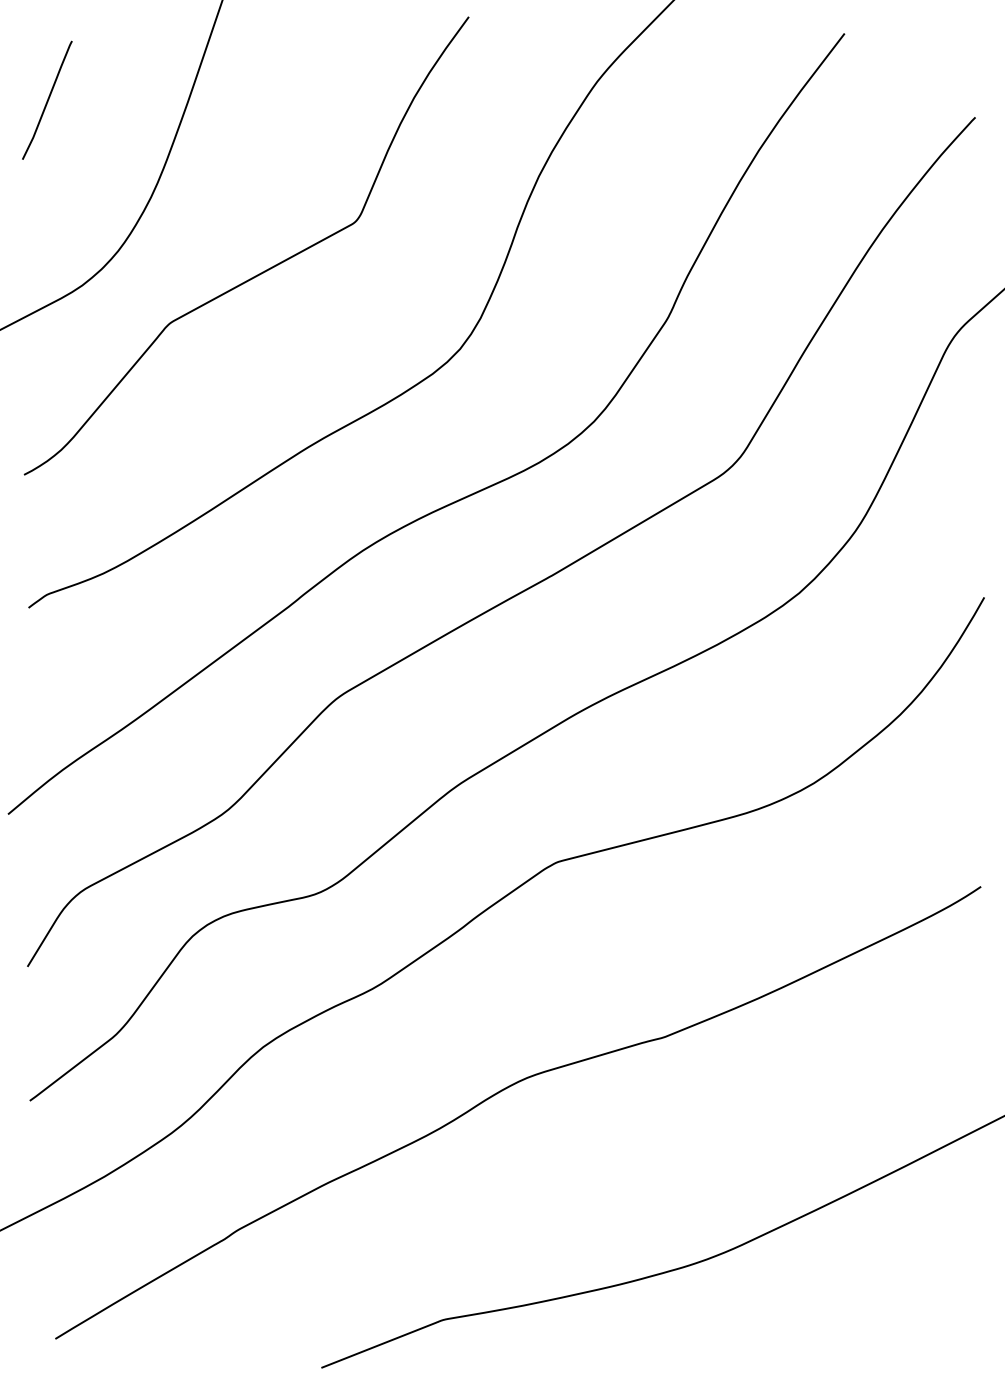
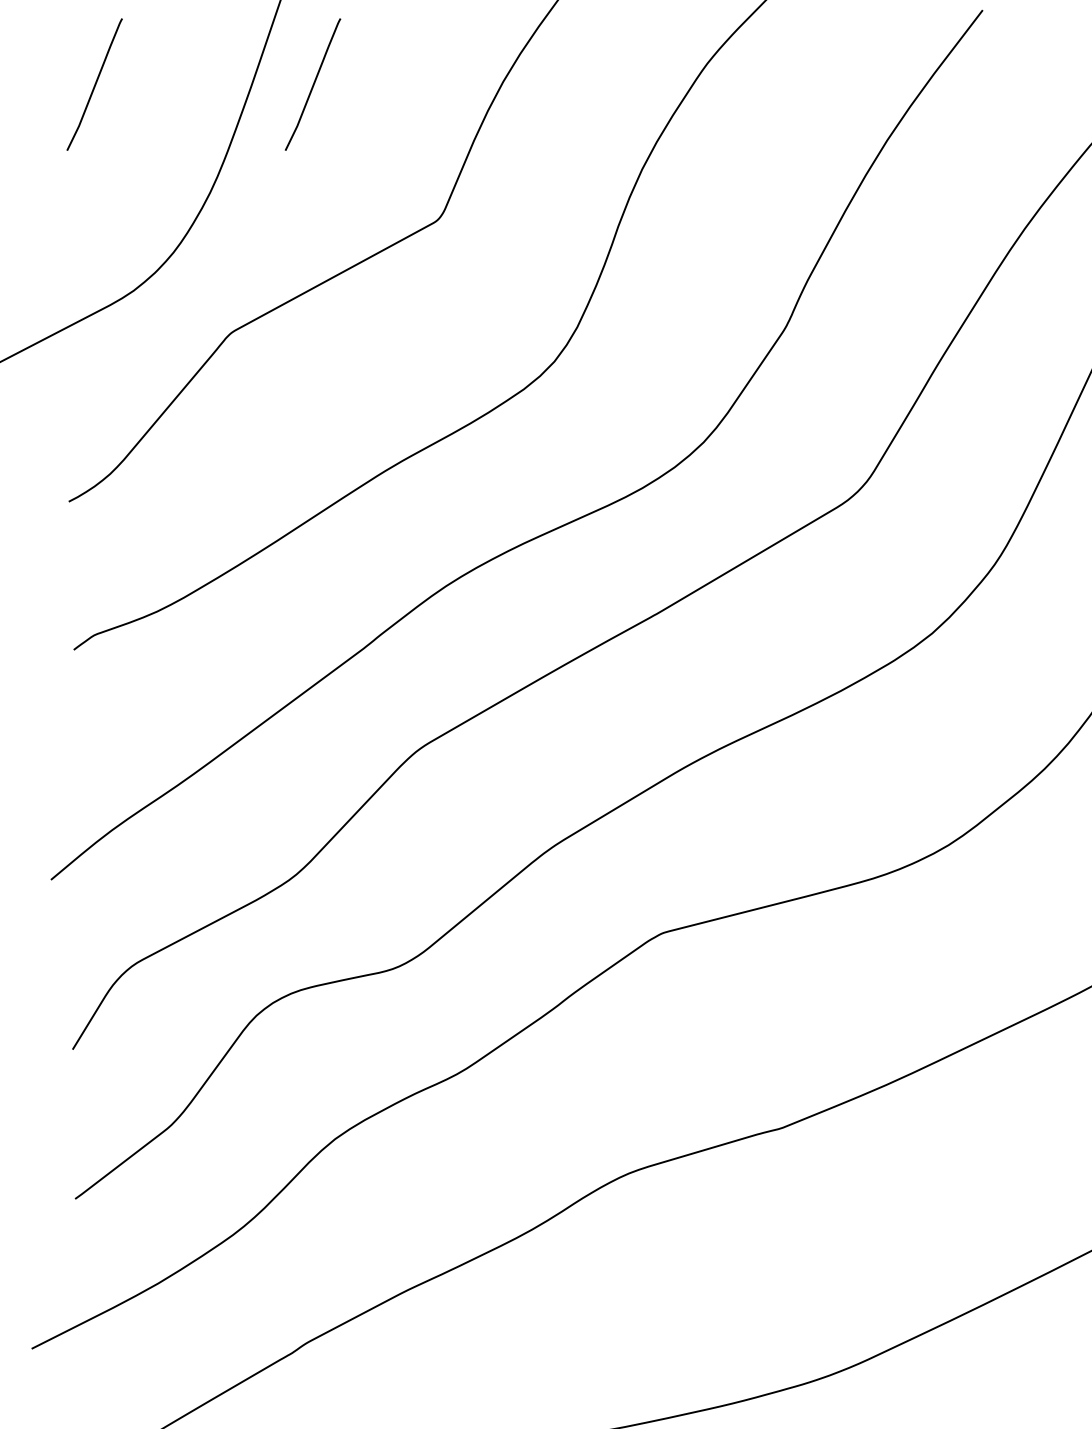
curve: (243, 99) -> (313, 83), added

